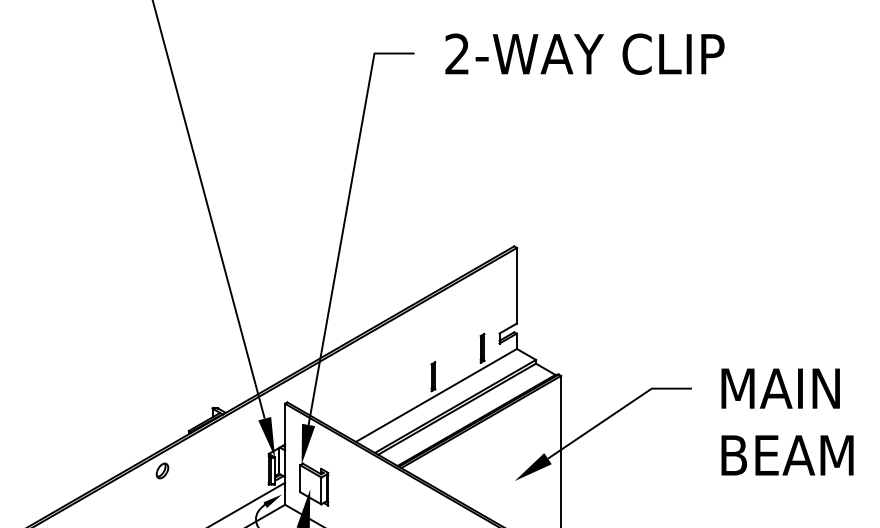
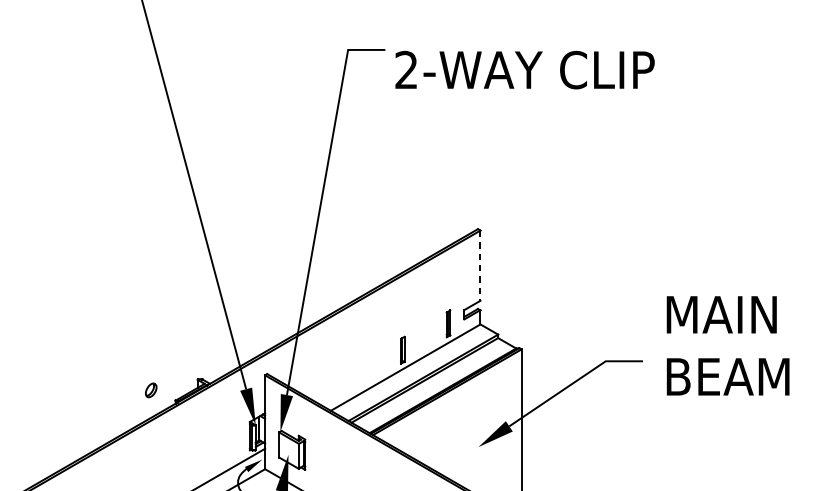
text: (584, 53) -> (524, 69), moved
line: (516, 285) -> (480, 265), solid -> dashed
text: (787, 421) -> (728, 345), moved
part: (162, 470) -> (151, 389), moved

